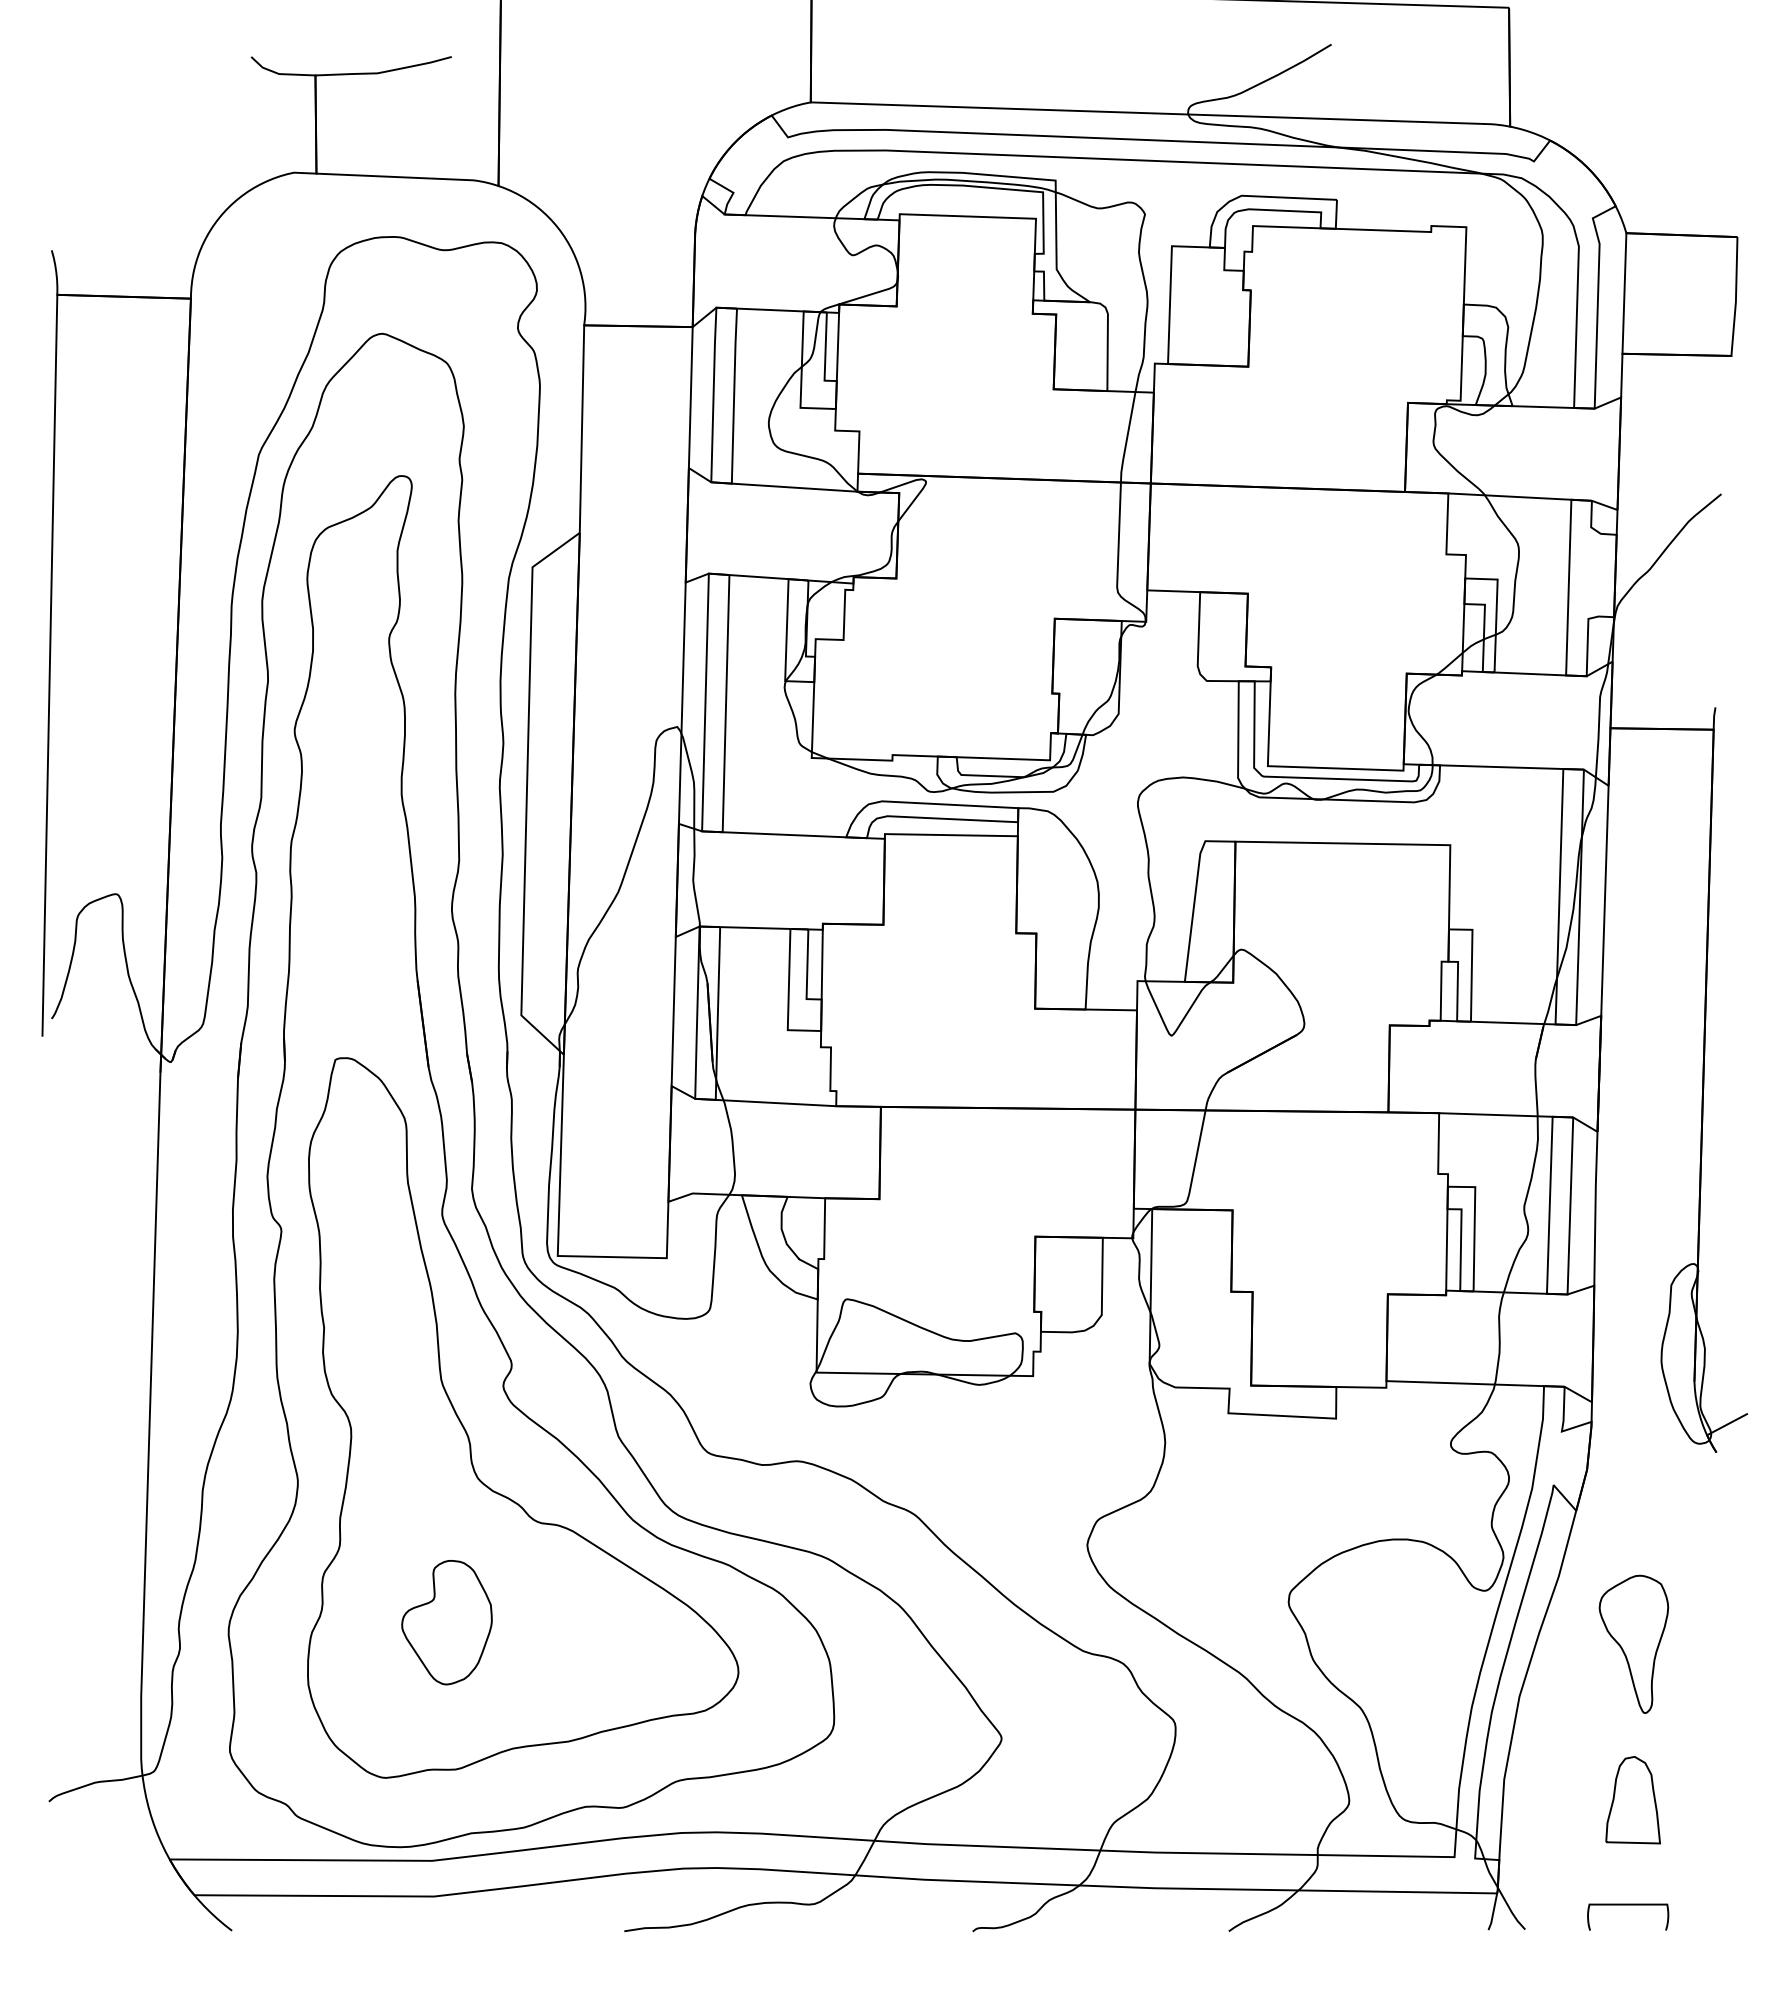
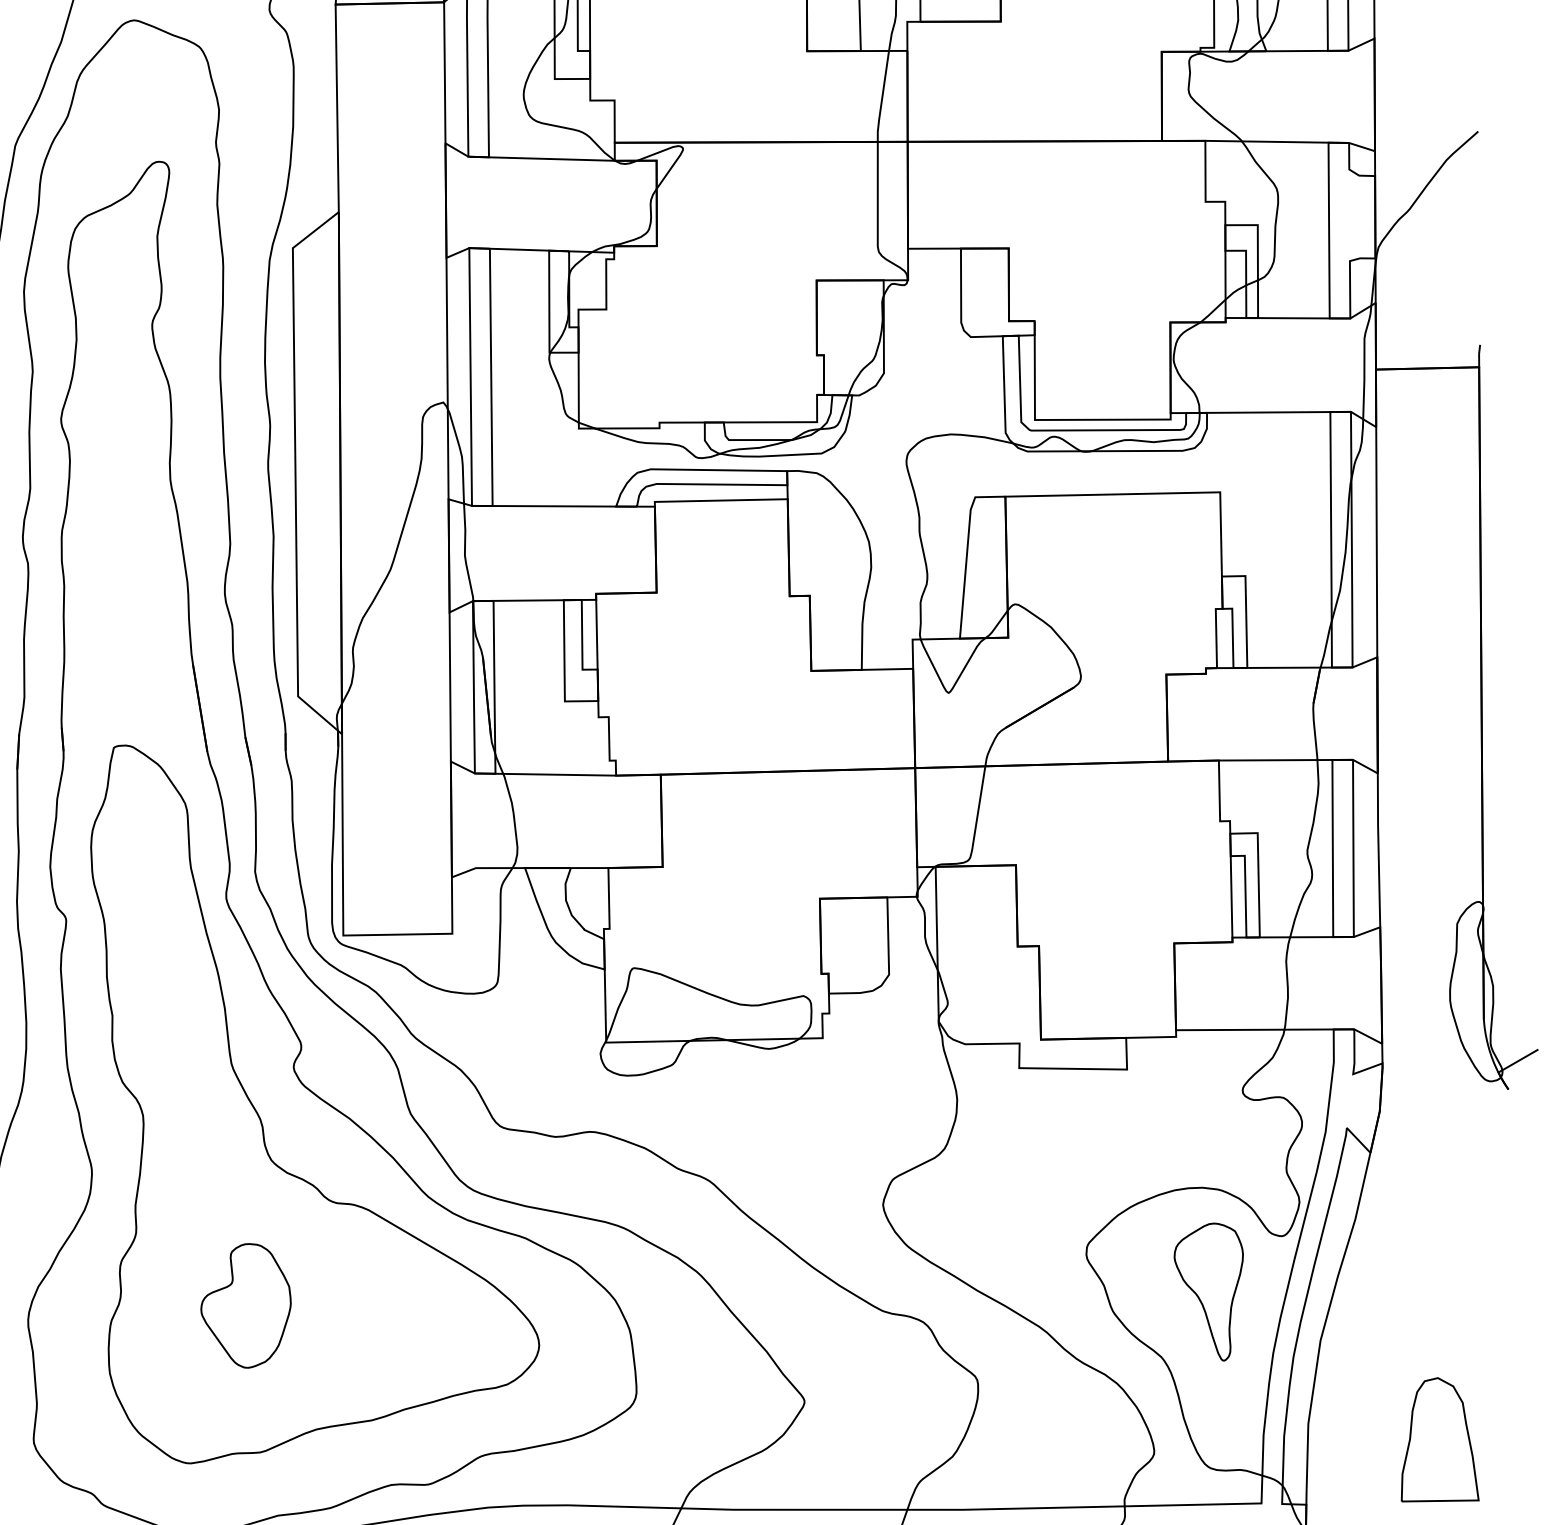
part: (1633, 1643) -> (1209, 1291), moved
part: (1632, 1799) -> (1437, 1439), size x1.43

